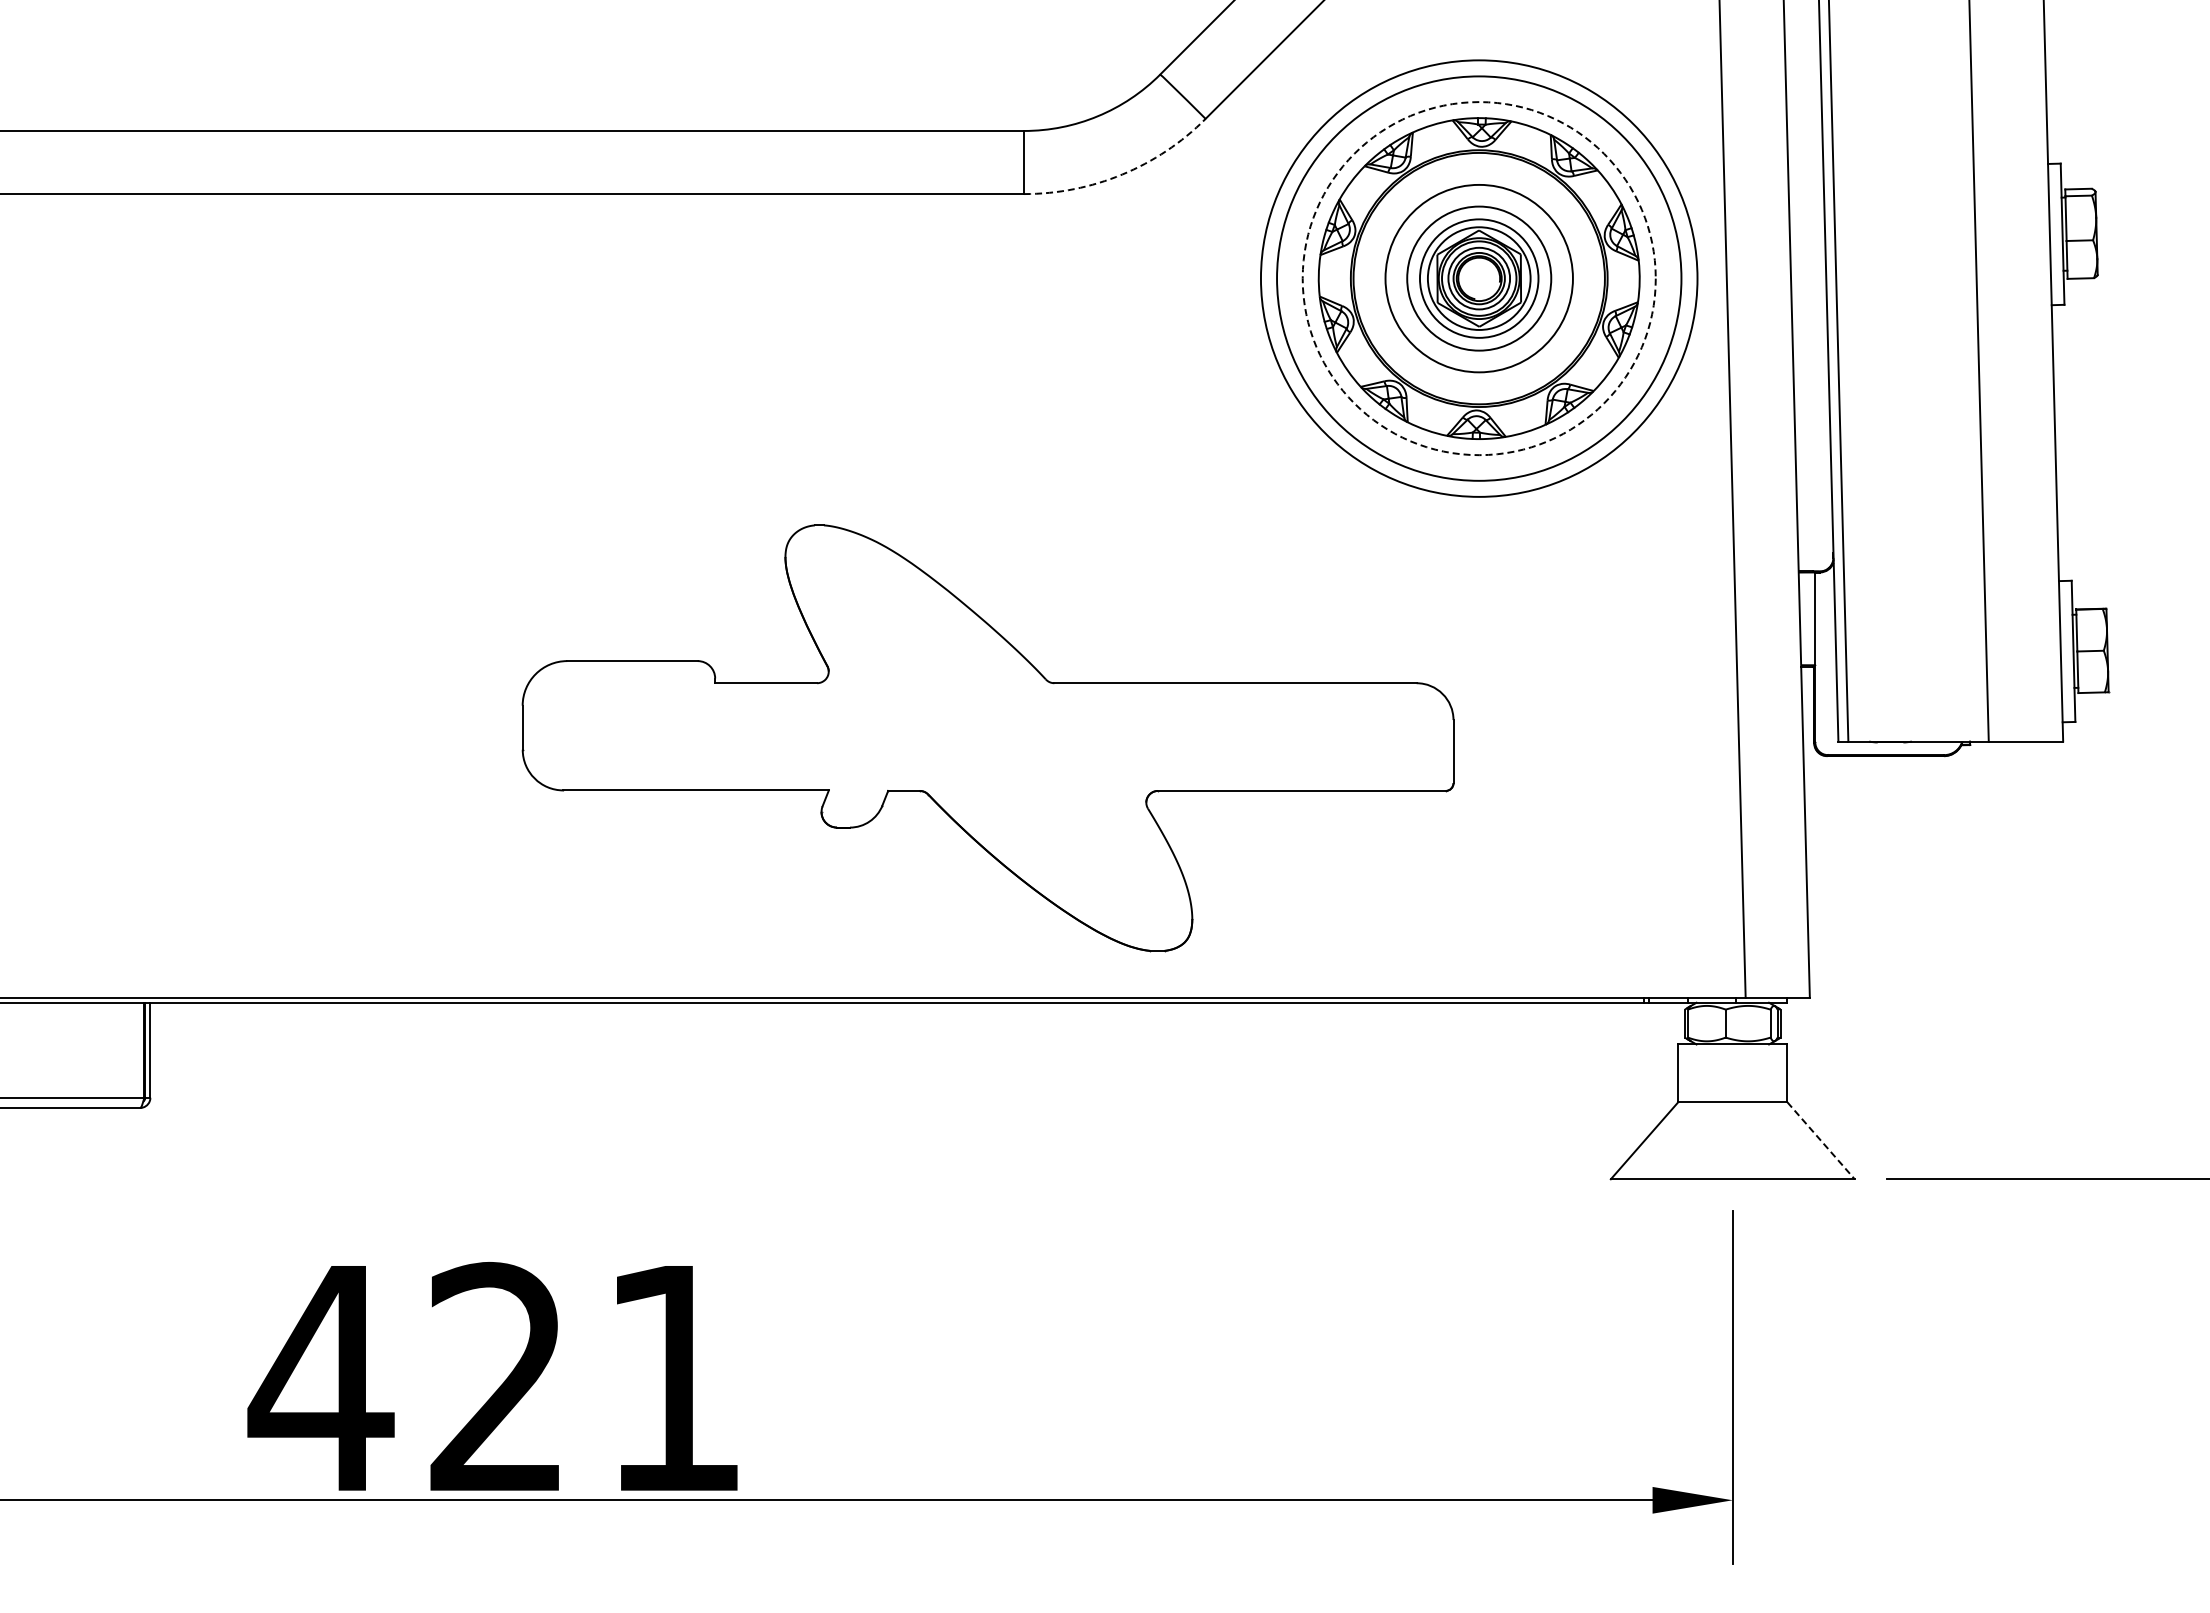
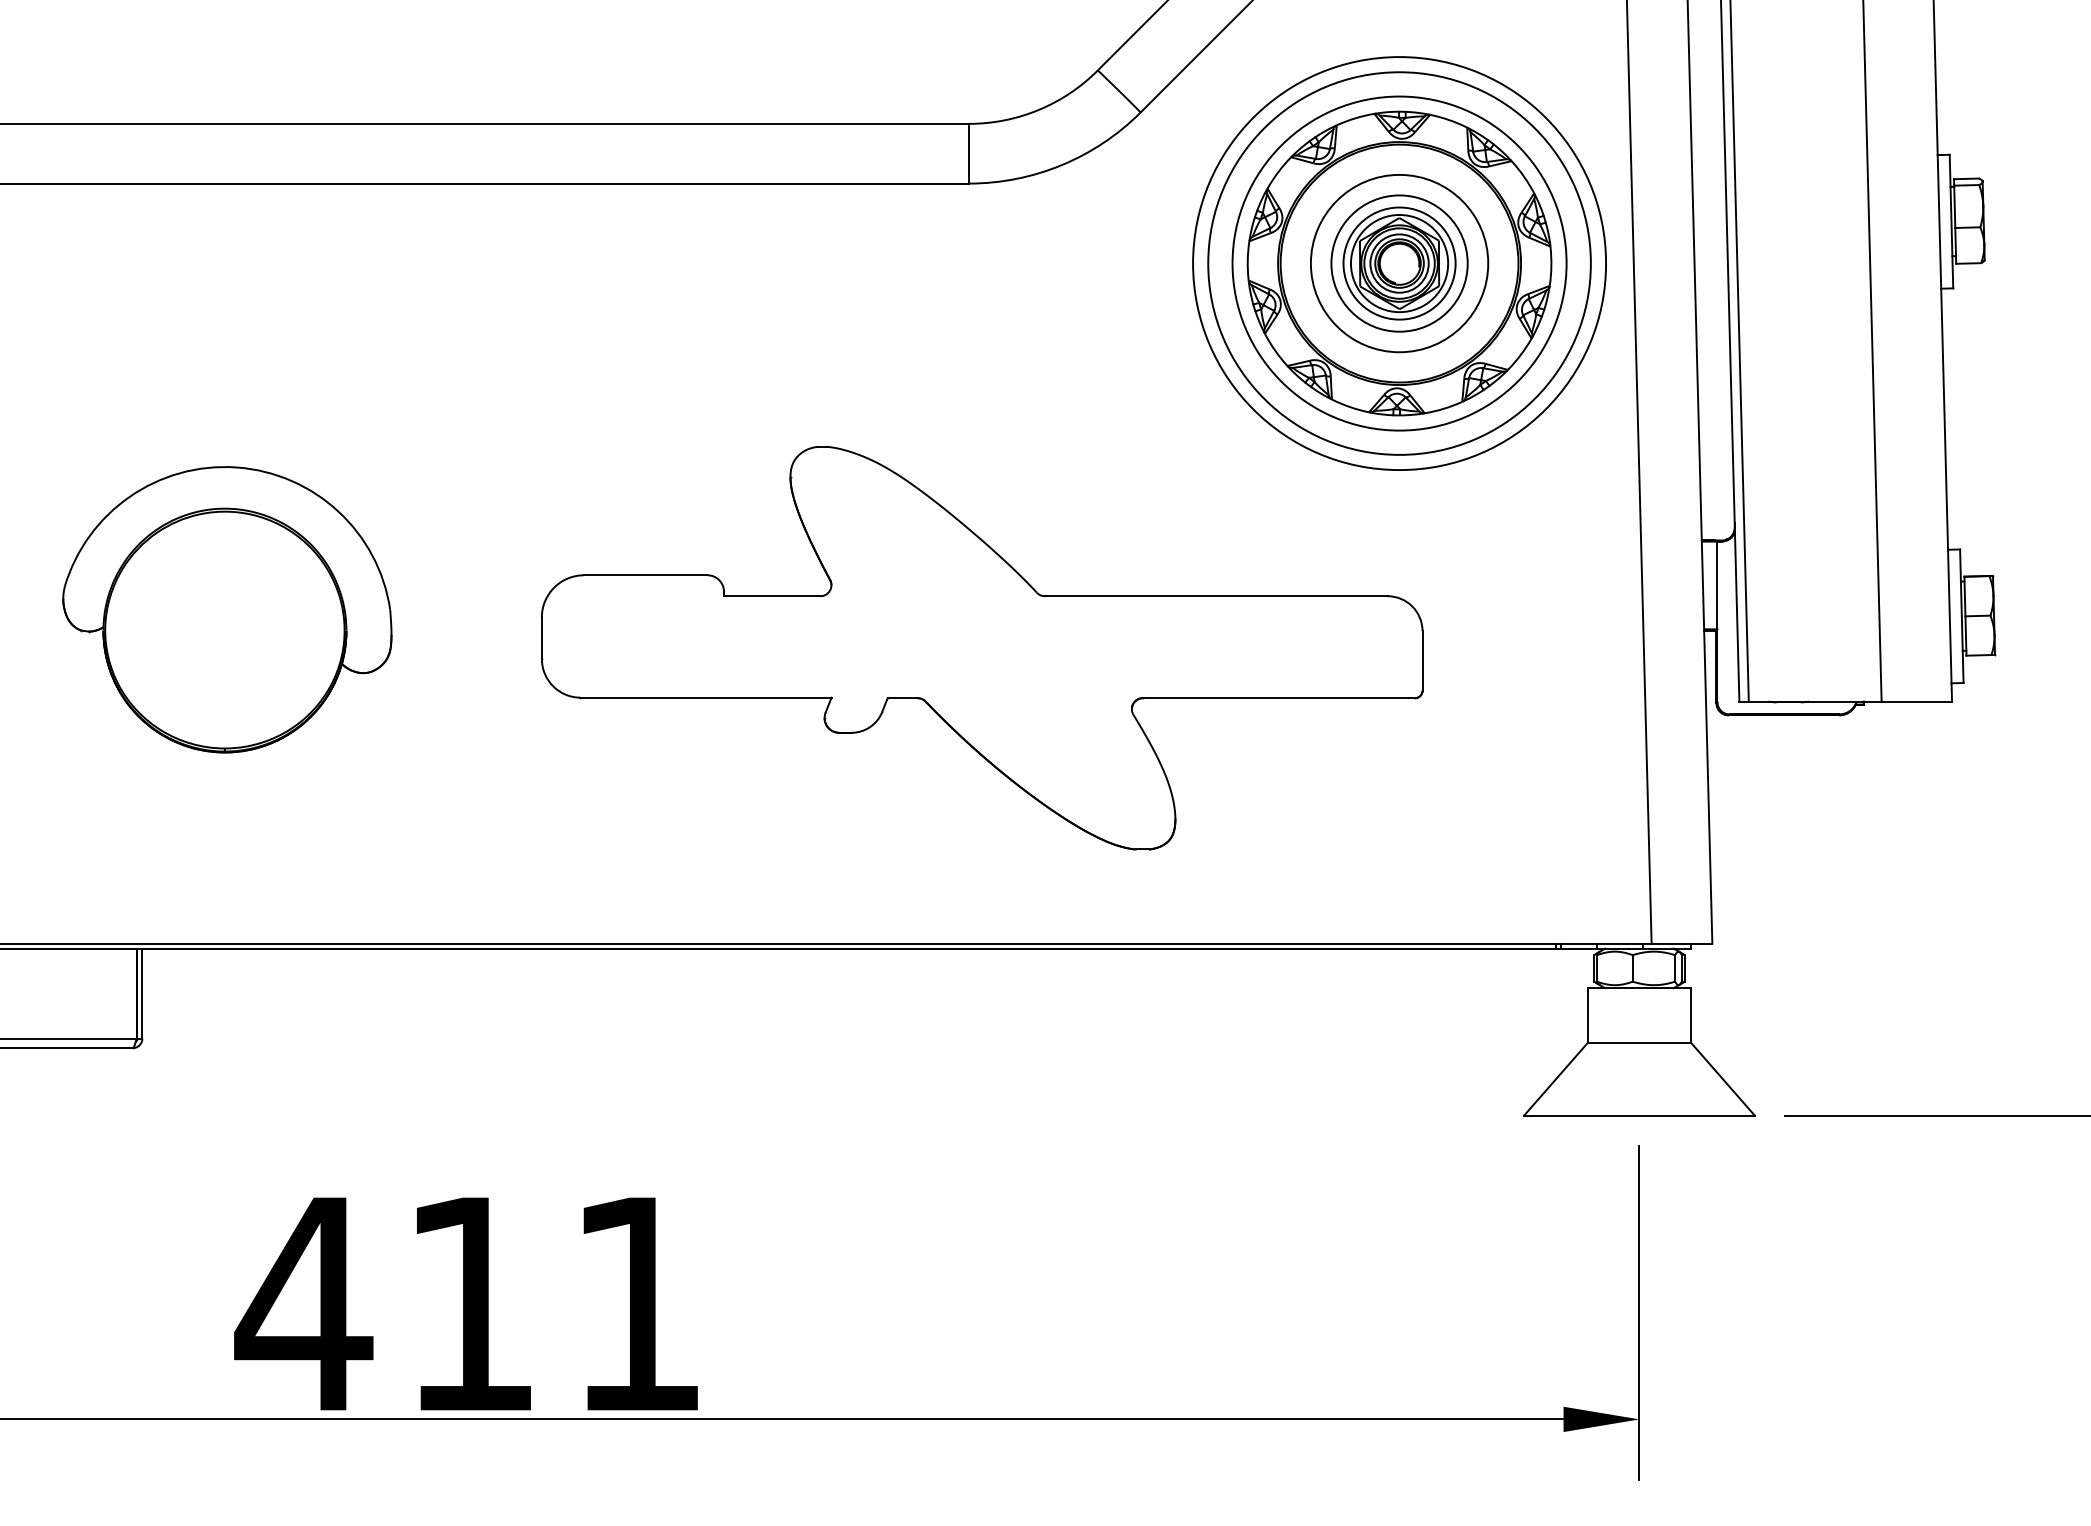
arc: (1122, 174) -> (1062, 165), dashed -> solid
circle: (1478, 278) -> (1398, 263), dashed -> solid
part: (240, 644) -> (227, 609), added
part: (987, 738) -> (981, 648), moved
line: (1821, 1141) -> (1723, 1079), dashed -> solid
text: (495, 1376) -> (468, 1302), 421 -> 411

